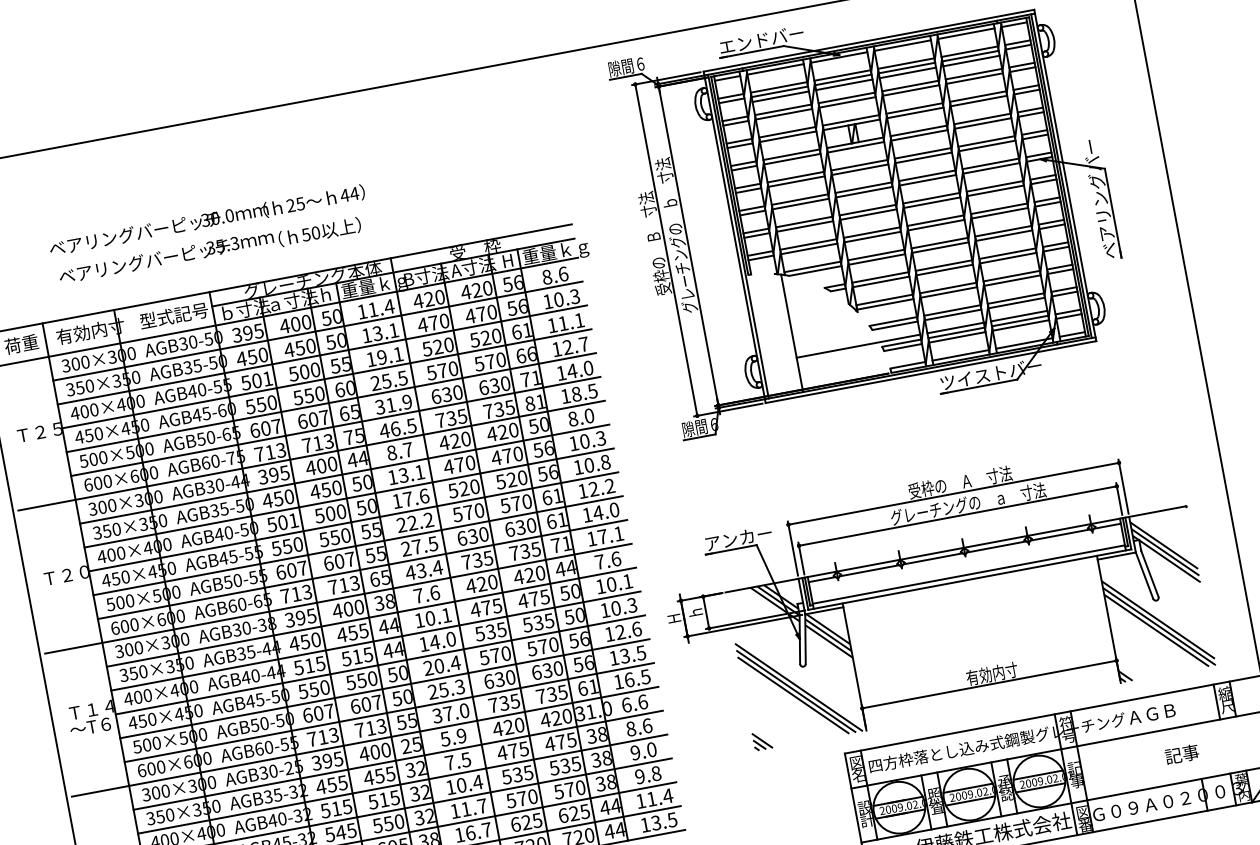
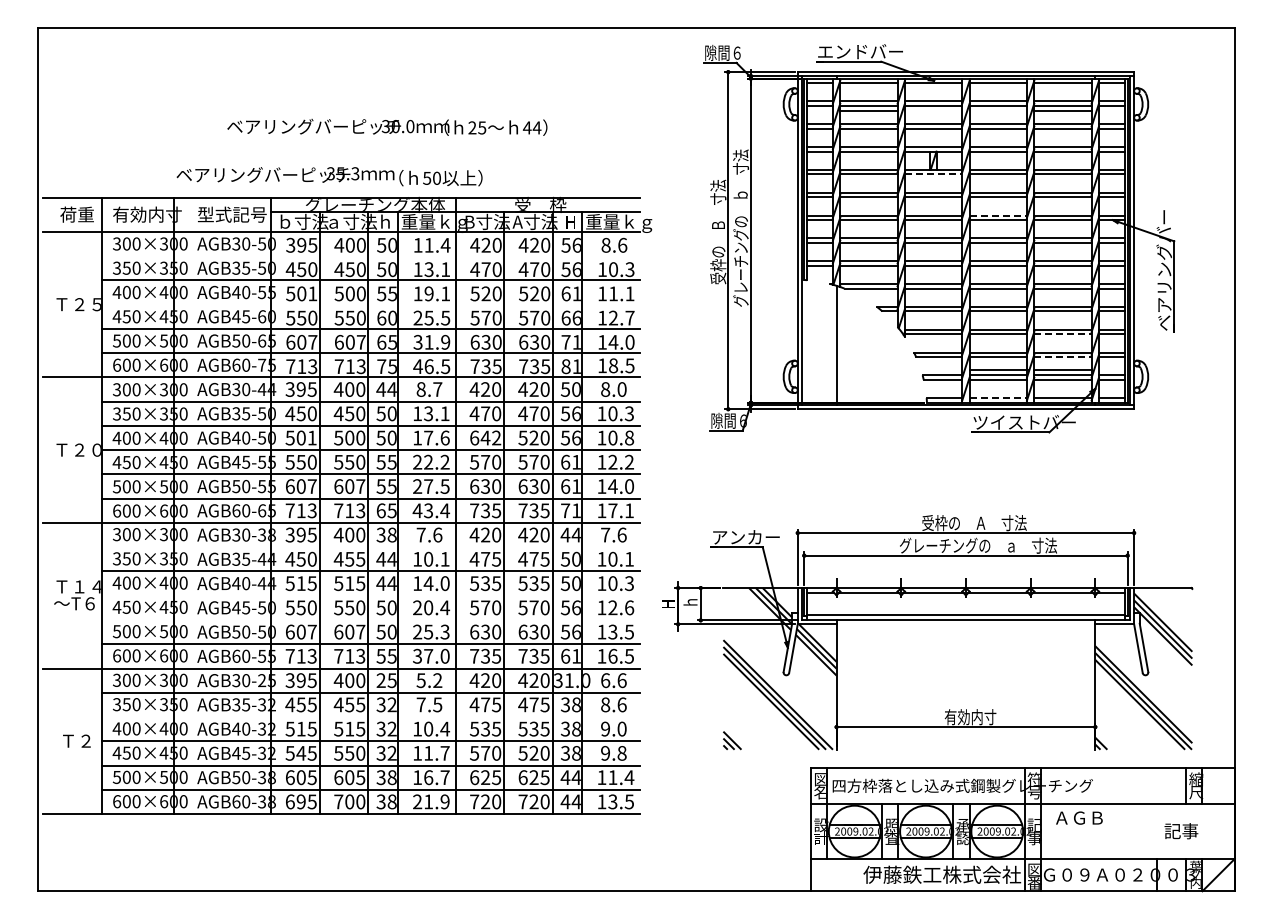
line: (907, 72) -> (997, 110), removed
line: (844, 84) -> (933, 110), removed
line: (855, 147) -> (933, 174), solid -> dashed
line: (927, 175) -> (998, 215), solid -> dashed
text: (207, 220) -> (387, 127), moved
text: (209, 250) -> (329, 176), moved
line: (1012, 280) -> (1062, 334), solid -> dashed
line: (1016, 303) -> (1062, 357), solid -> dashed
line: (317, 331) -> (370, 256), removed
line: (858, 346) -> (899, 370), removed
line: (961, 355) -> (998, 398), solid -> dashed
line: (326, 378) -> (370, 304), removed
text: (463, 488) -> (485, 437), 520 -> 642
line: (371, 617) -> (370, 547), removed
line: (379, 664) -> (370, 595), removed
line: (384, 688) -> (370, 619), removed
text: (1152, 713) -> (1079, 817), moved
text: (461, 735) -> (437, 680), 5.9 -> 5.2
text: (1182, 754) -> (1181, 831), moved
line: (402, 784) -> (370, 717), removed
text: (569, 789) -> (533, 752), 570 -> 520

